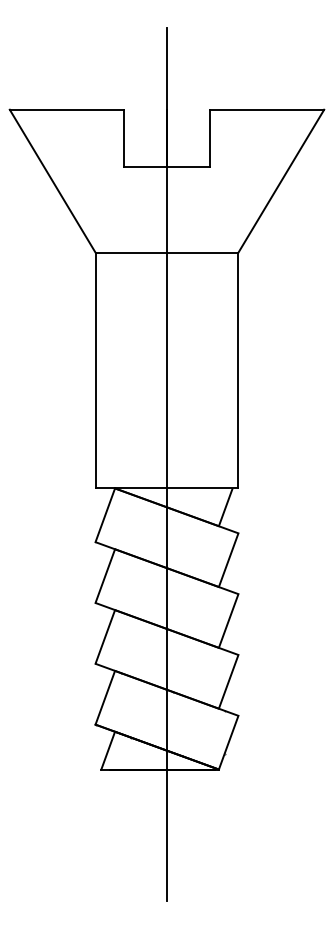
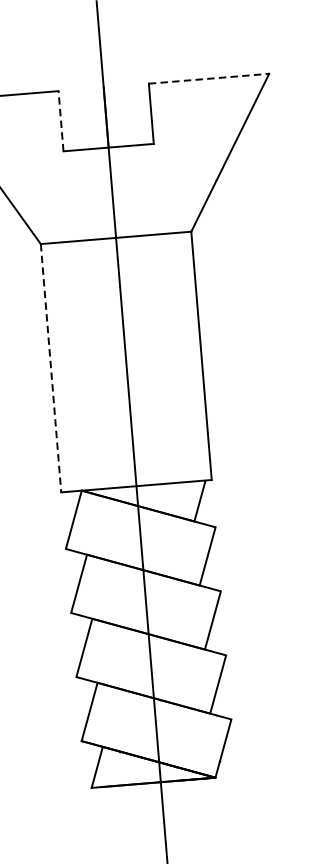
line: (267, 109) -> (209, 78), solid -> dashed
line: (124, 138) -> (61, 121), solid -> dashed
line: (95, 370) -> (50, 368), solid -> dashed

